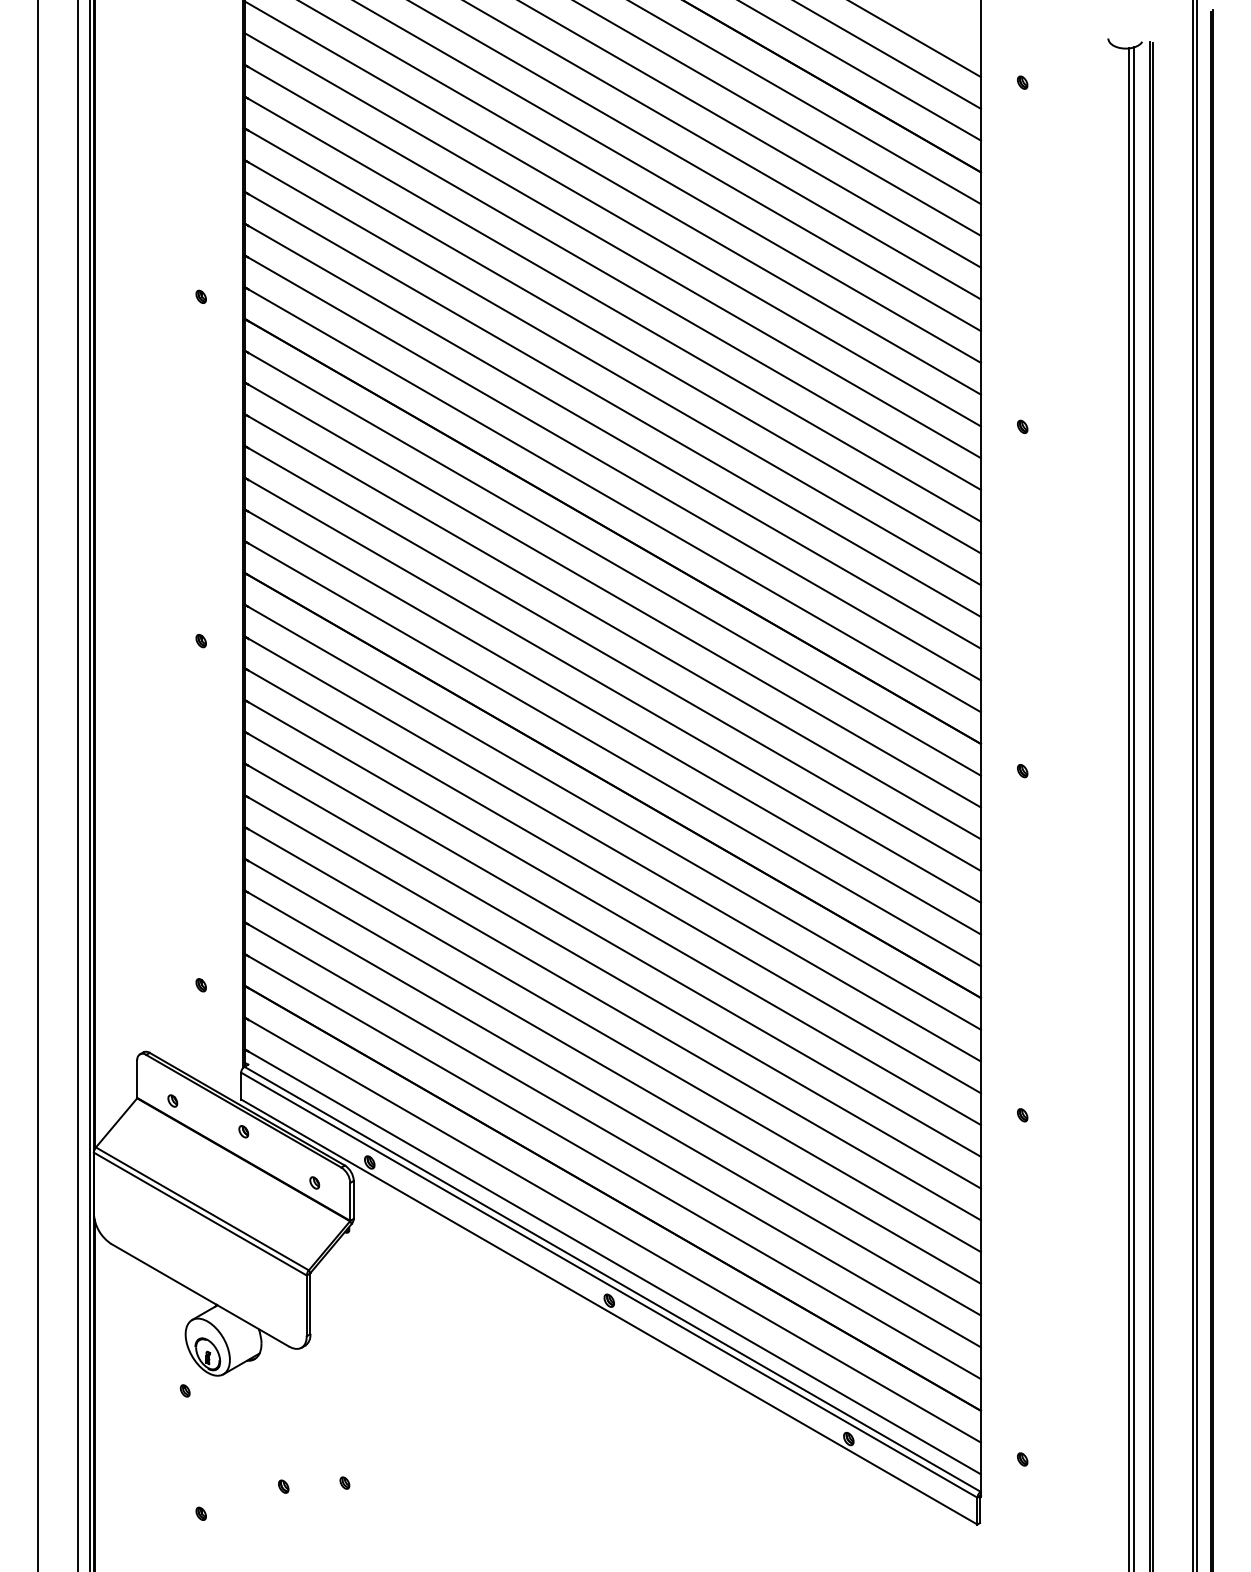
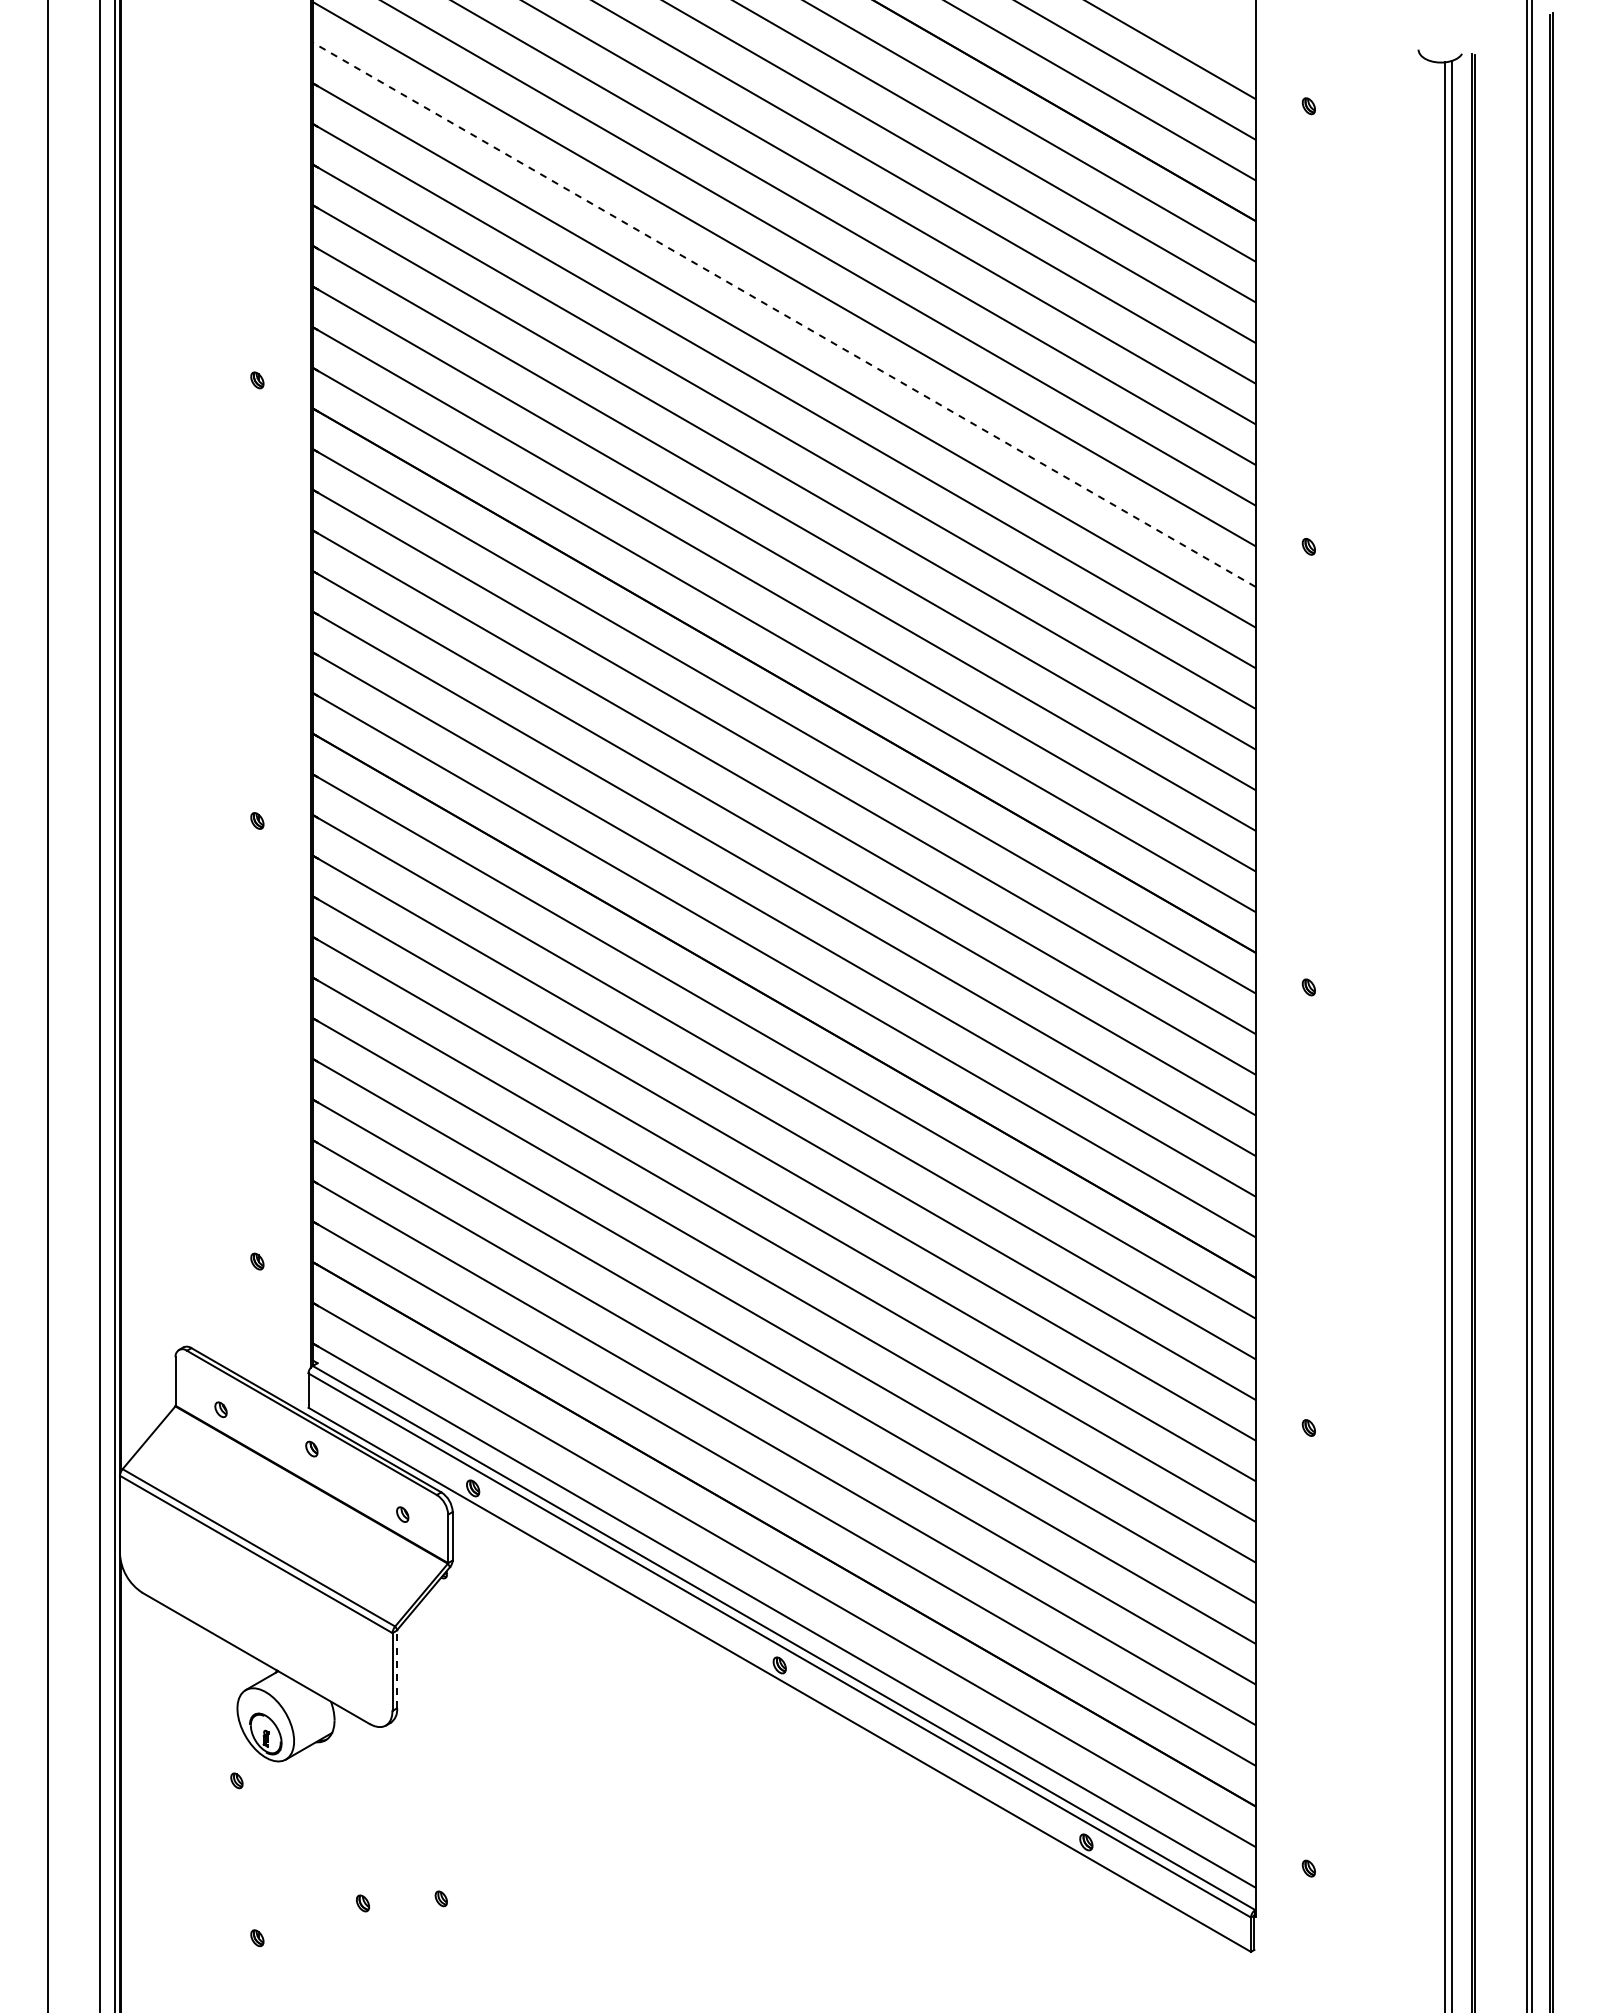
line: (613, 245) -> (784, 314), solid -> dashed
line: (310, 1303) -> (397, 1669), solid -> dashed

